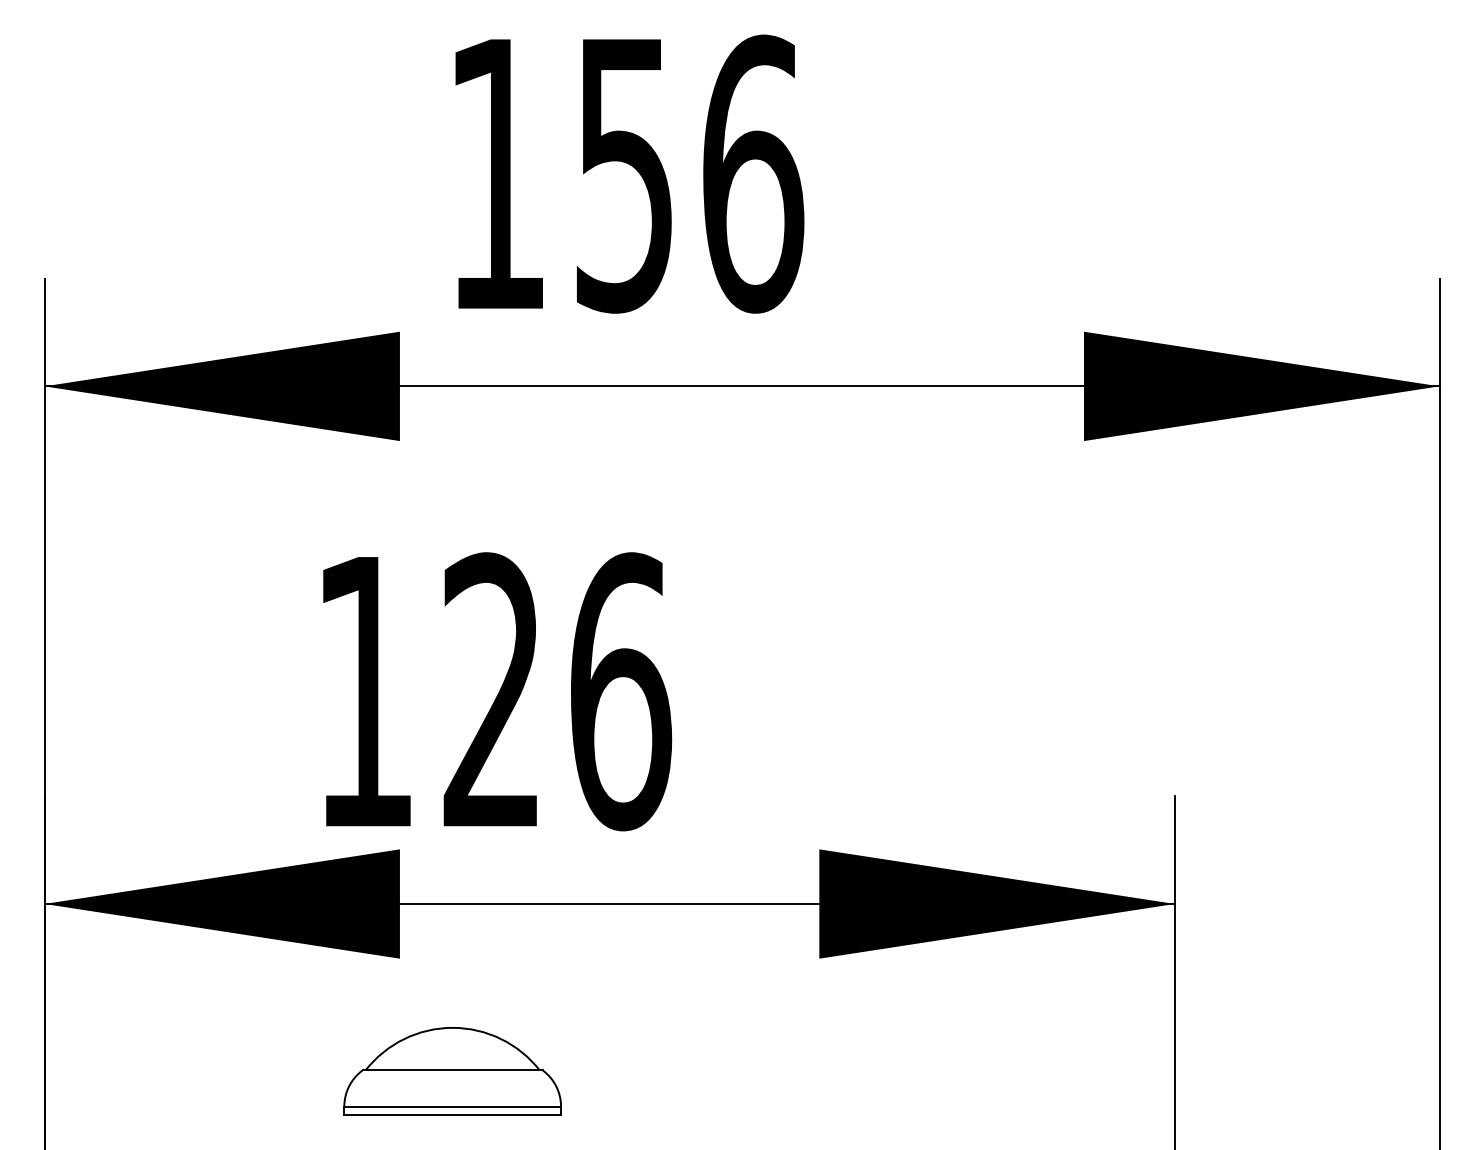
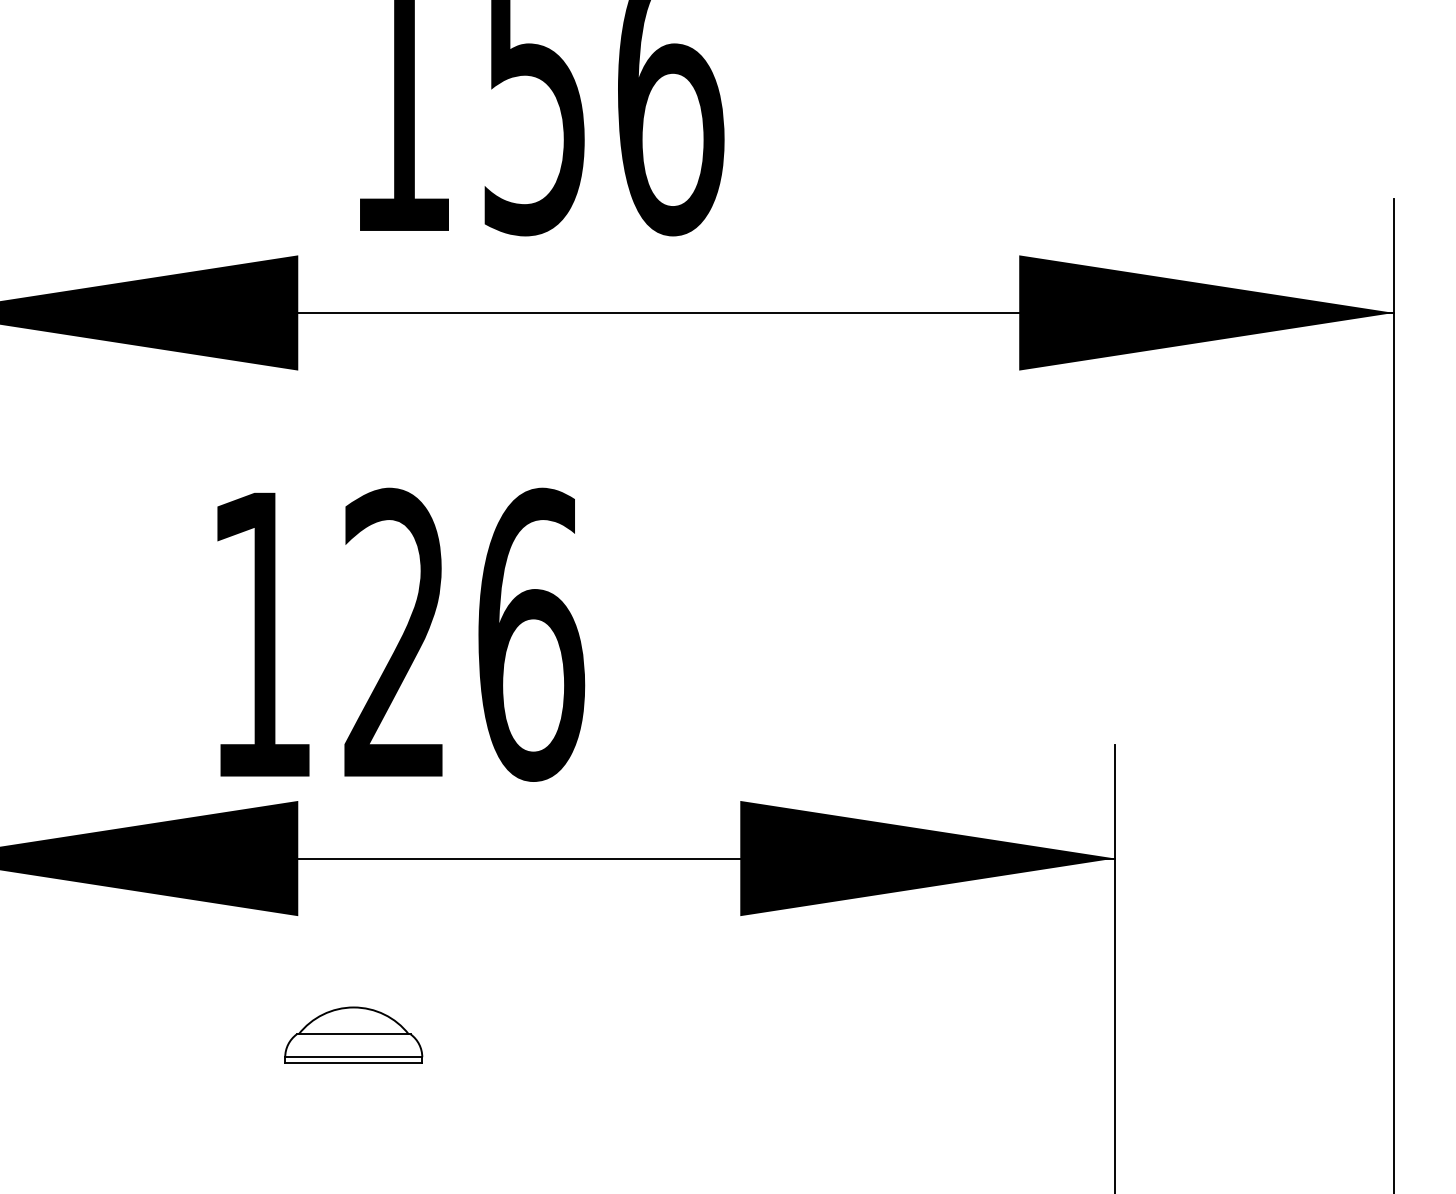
part: (452, 1071) -> (353, 1035), size x0.6

